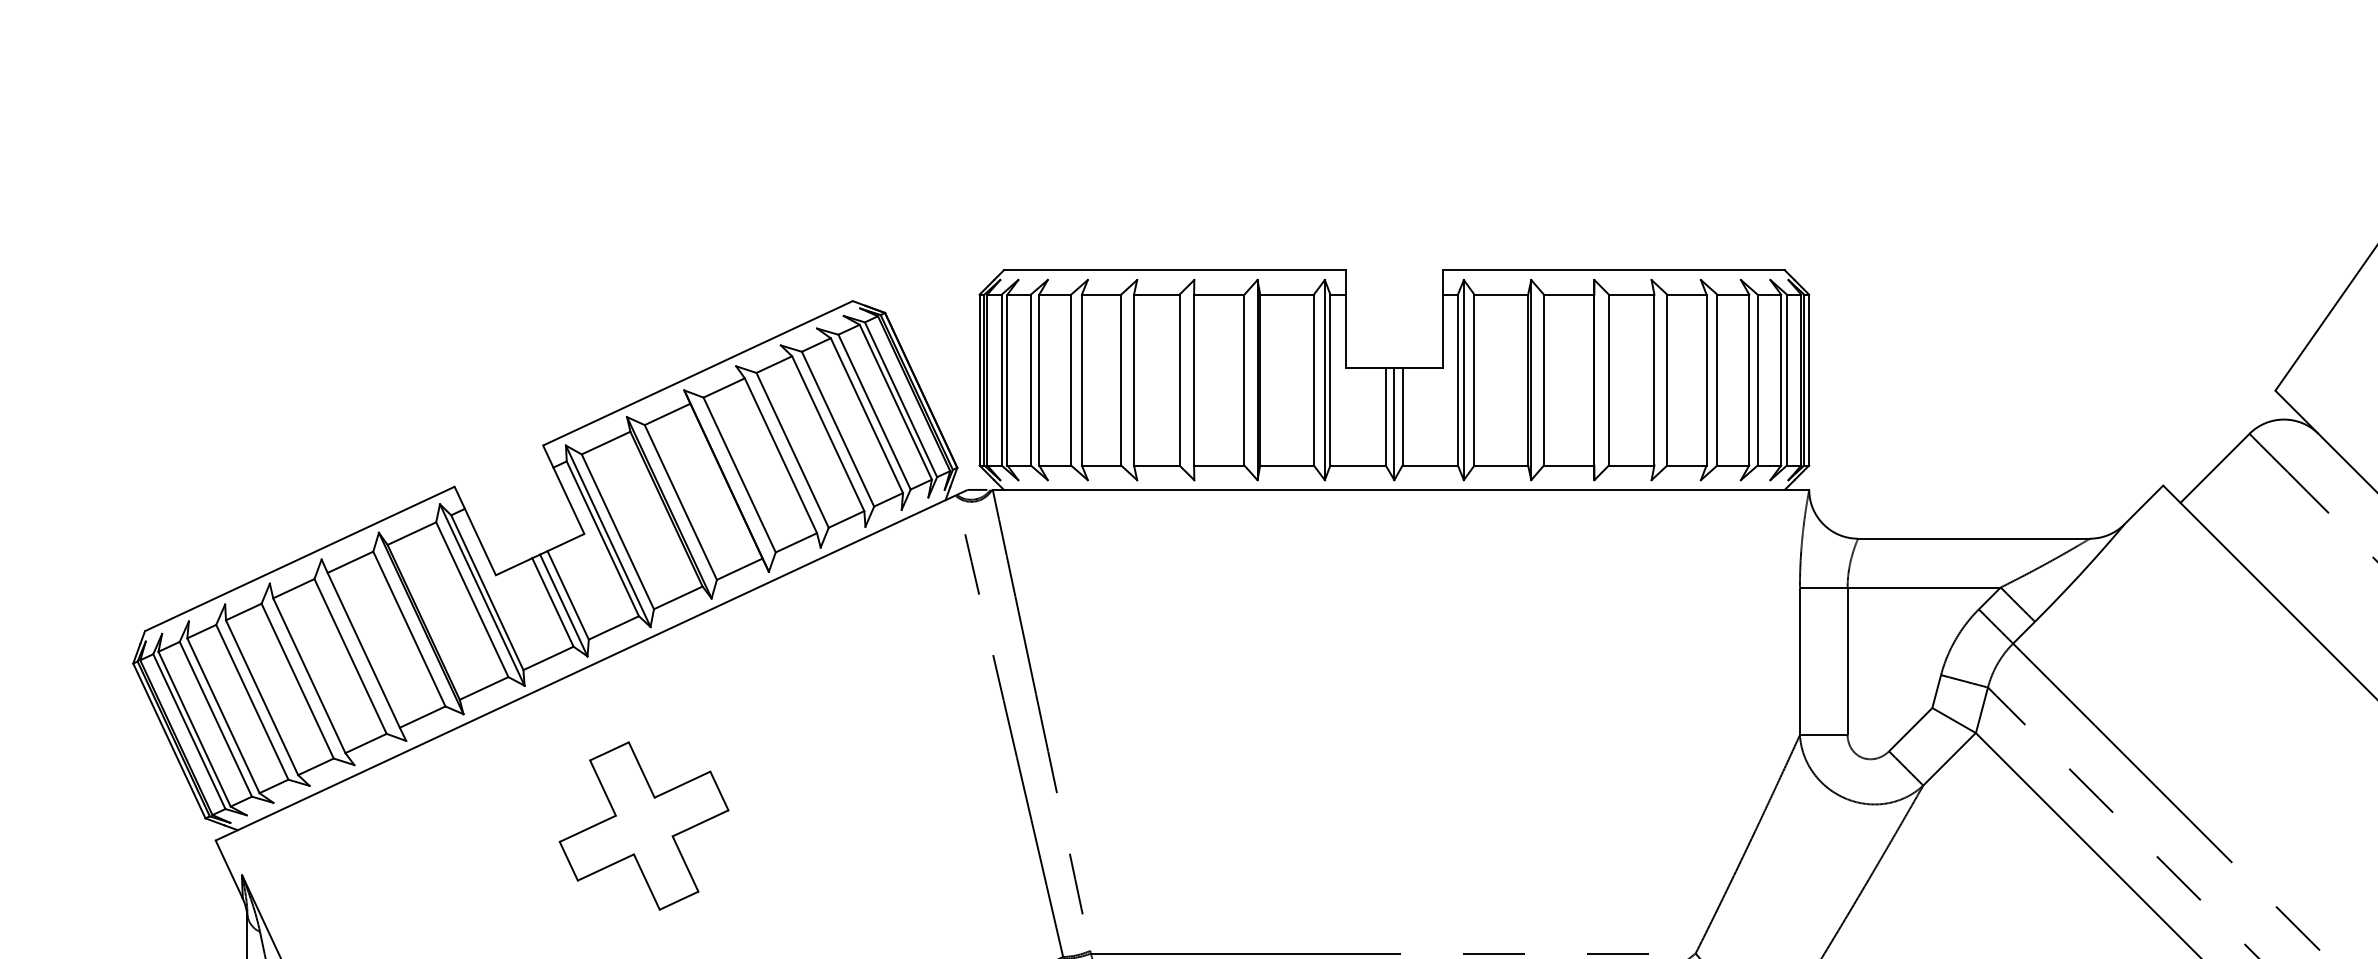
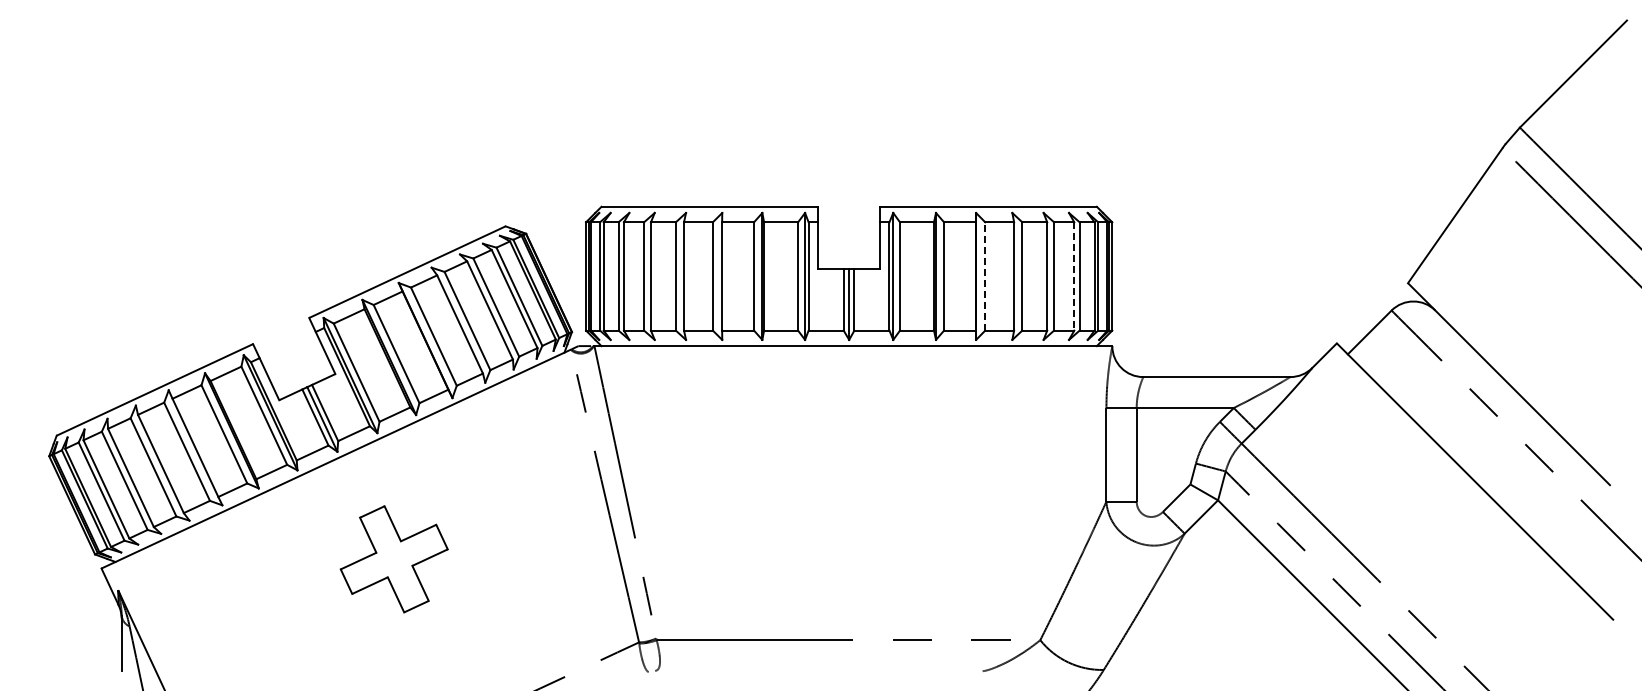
line: (1609, 378) -> (985, 275), solid -> dashed
line: (1749, 380) -> (1074, 276), solid -> dashed
part: (642, 826) -> (393, 559), moved

